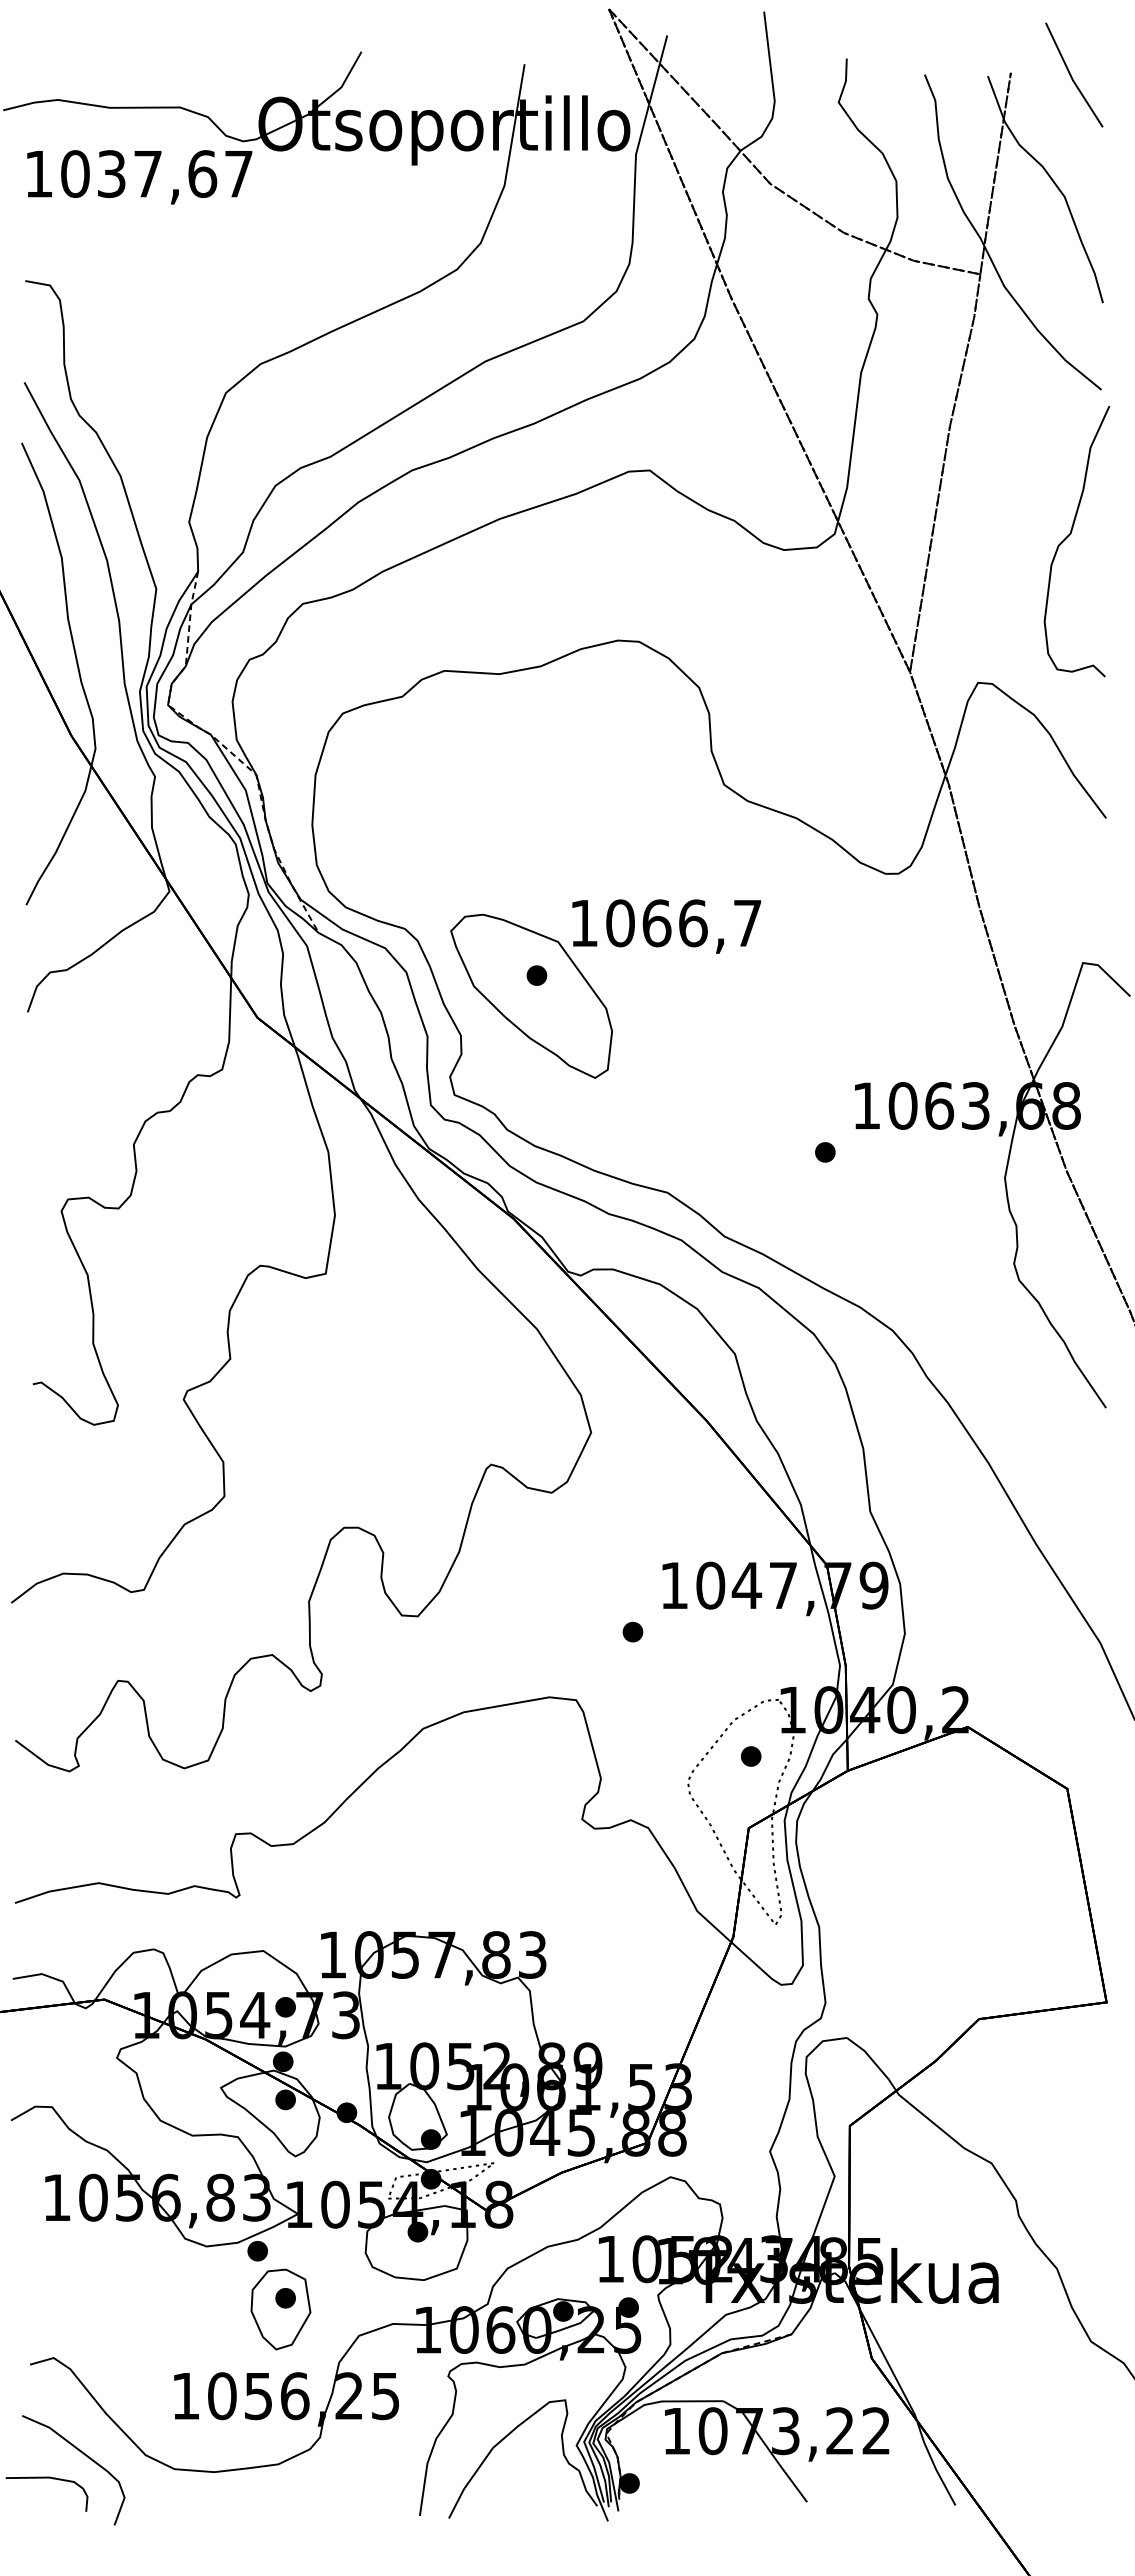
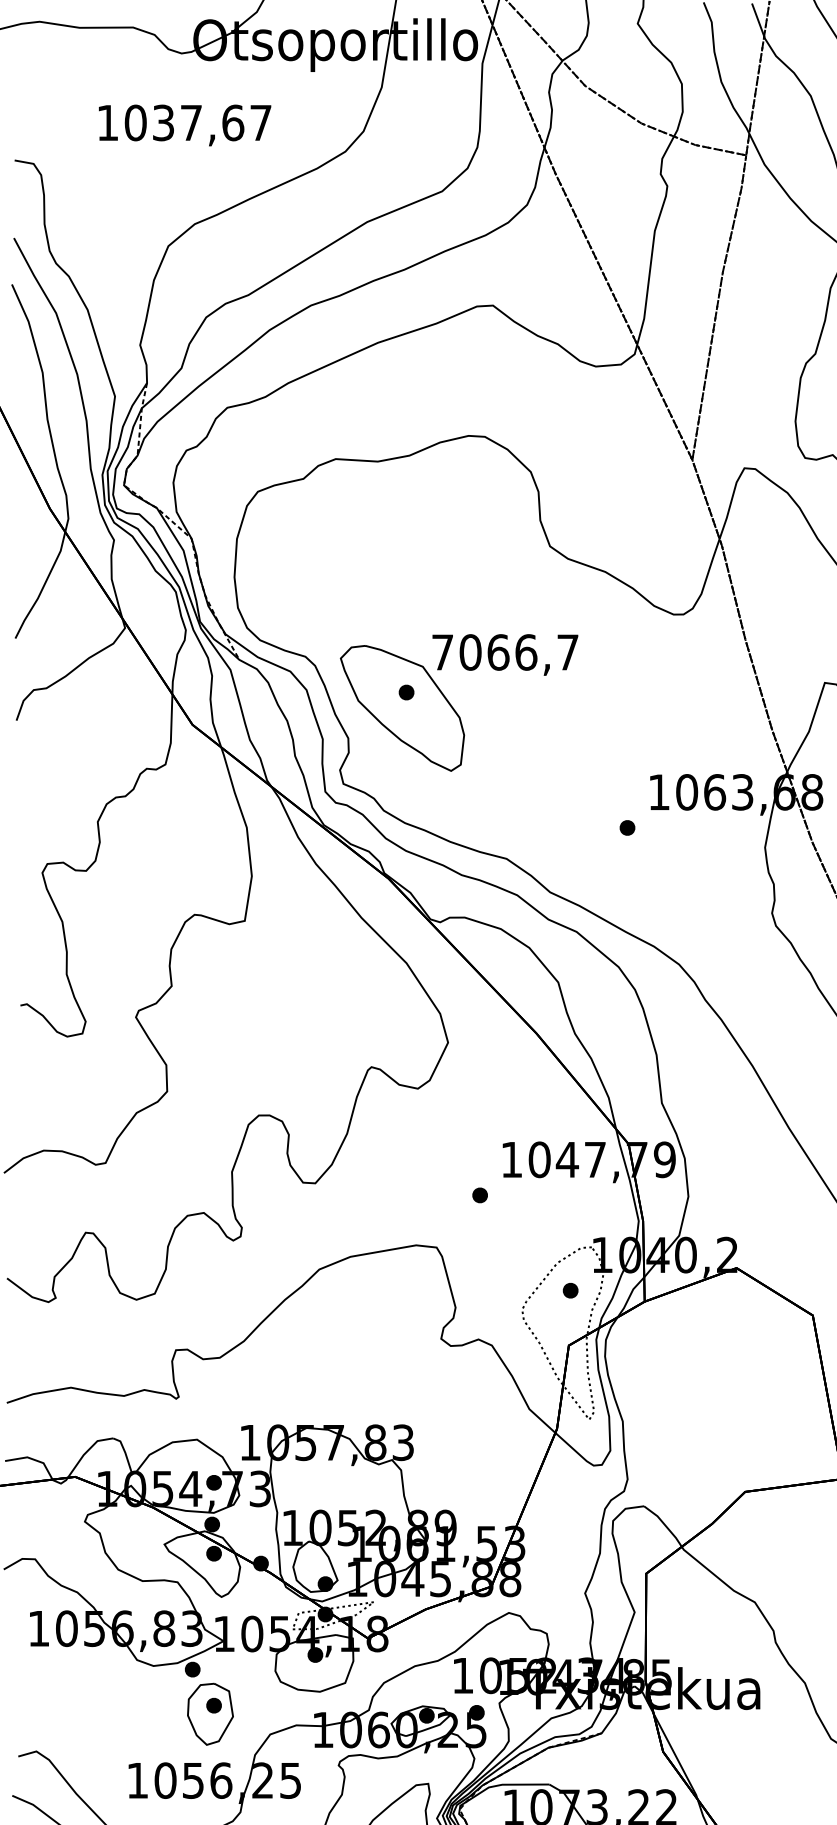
text: (139, 177) -> (184, 125), moved
text: (583, 923) -> (442, 652), 1066,7 -> 7066,7

